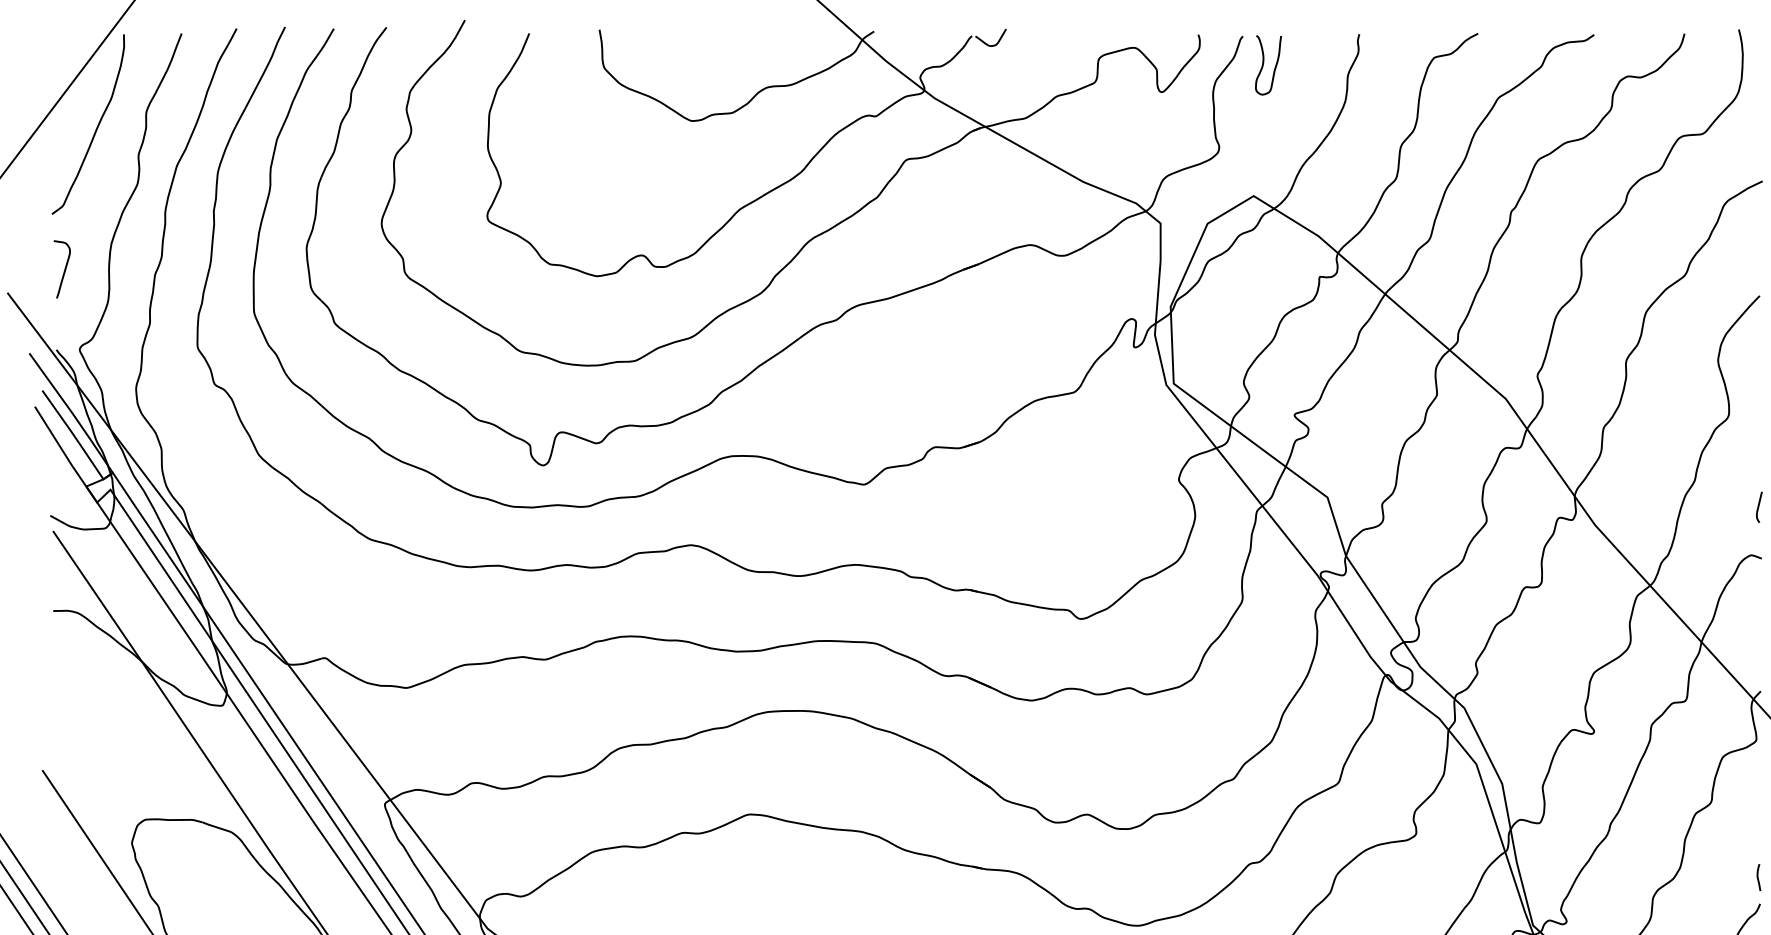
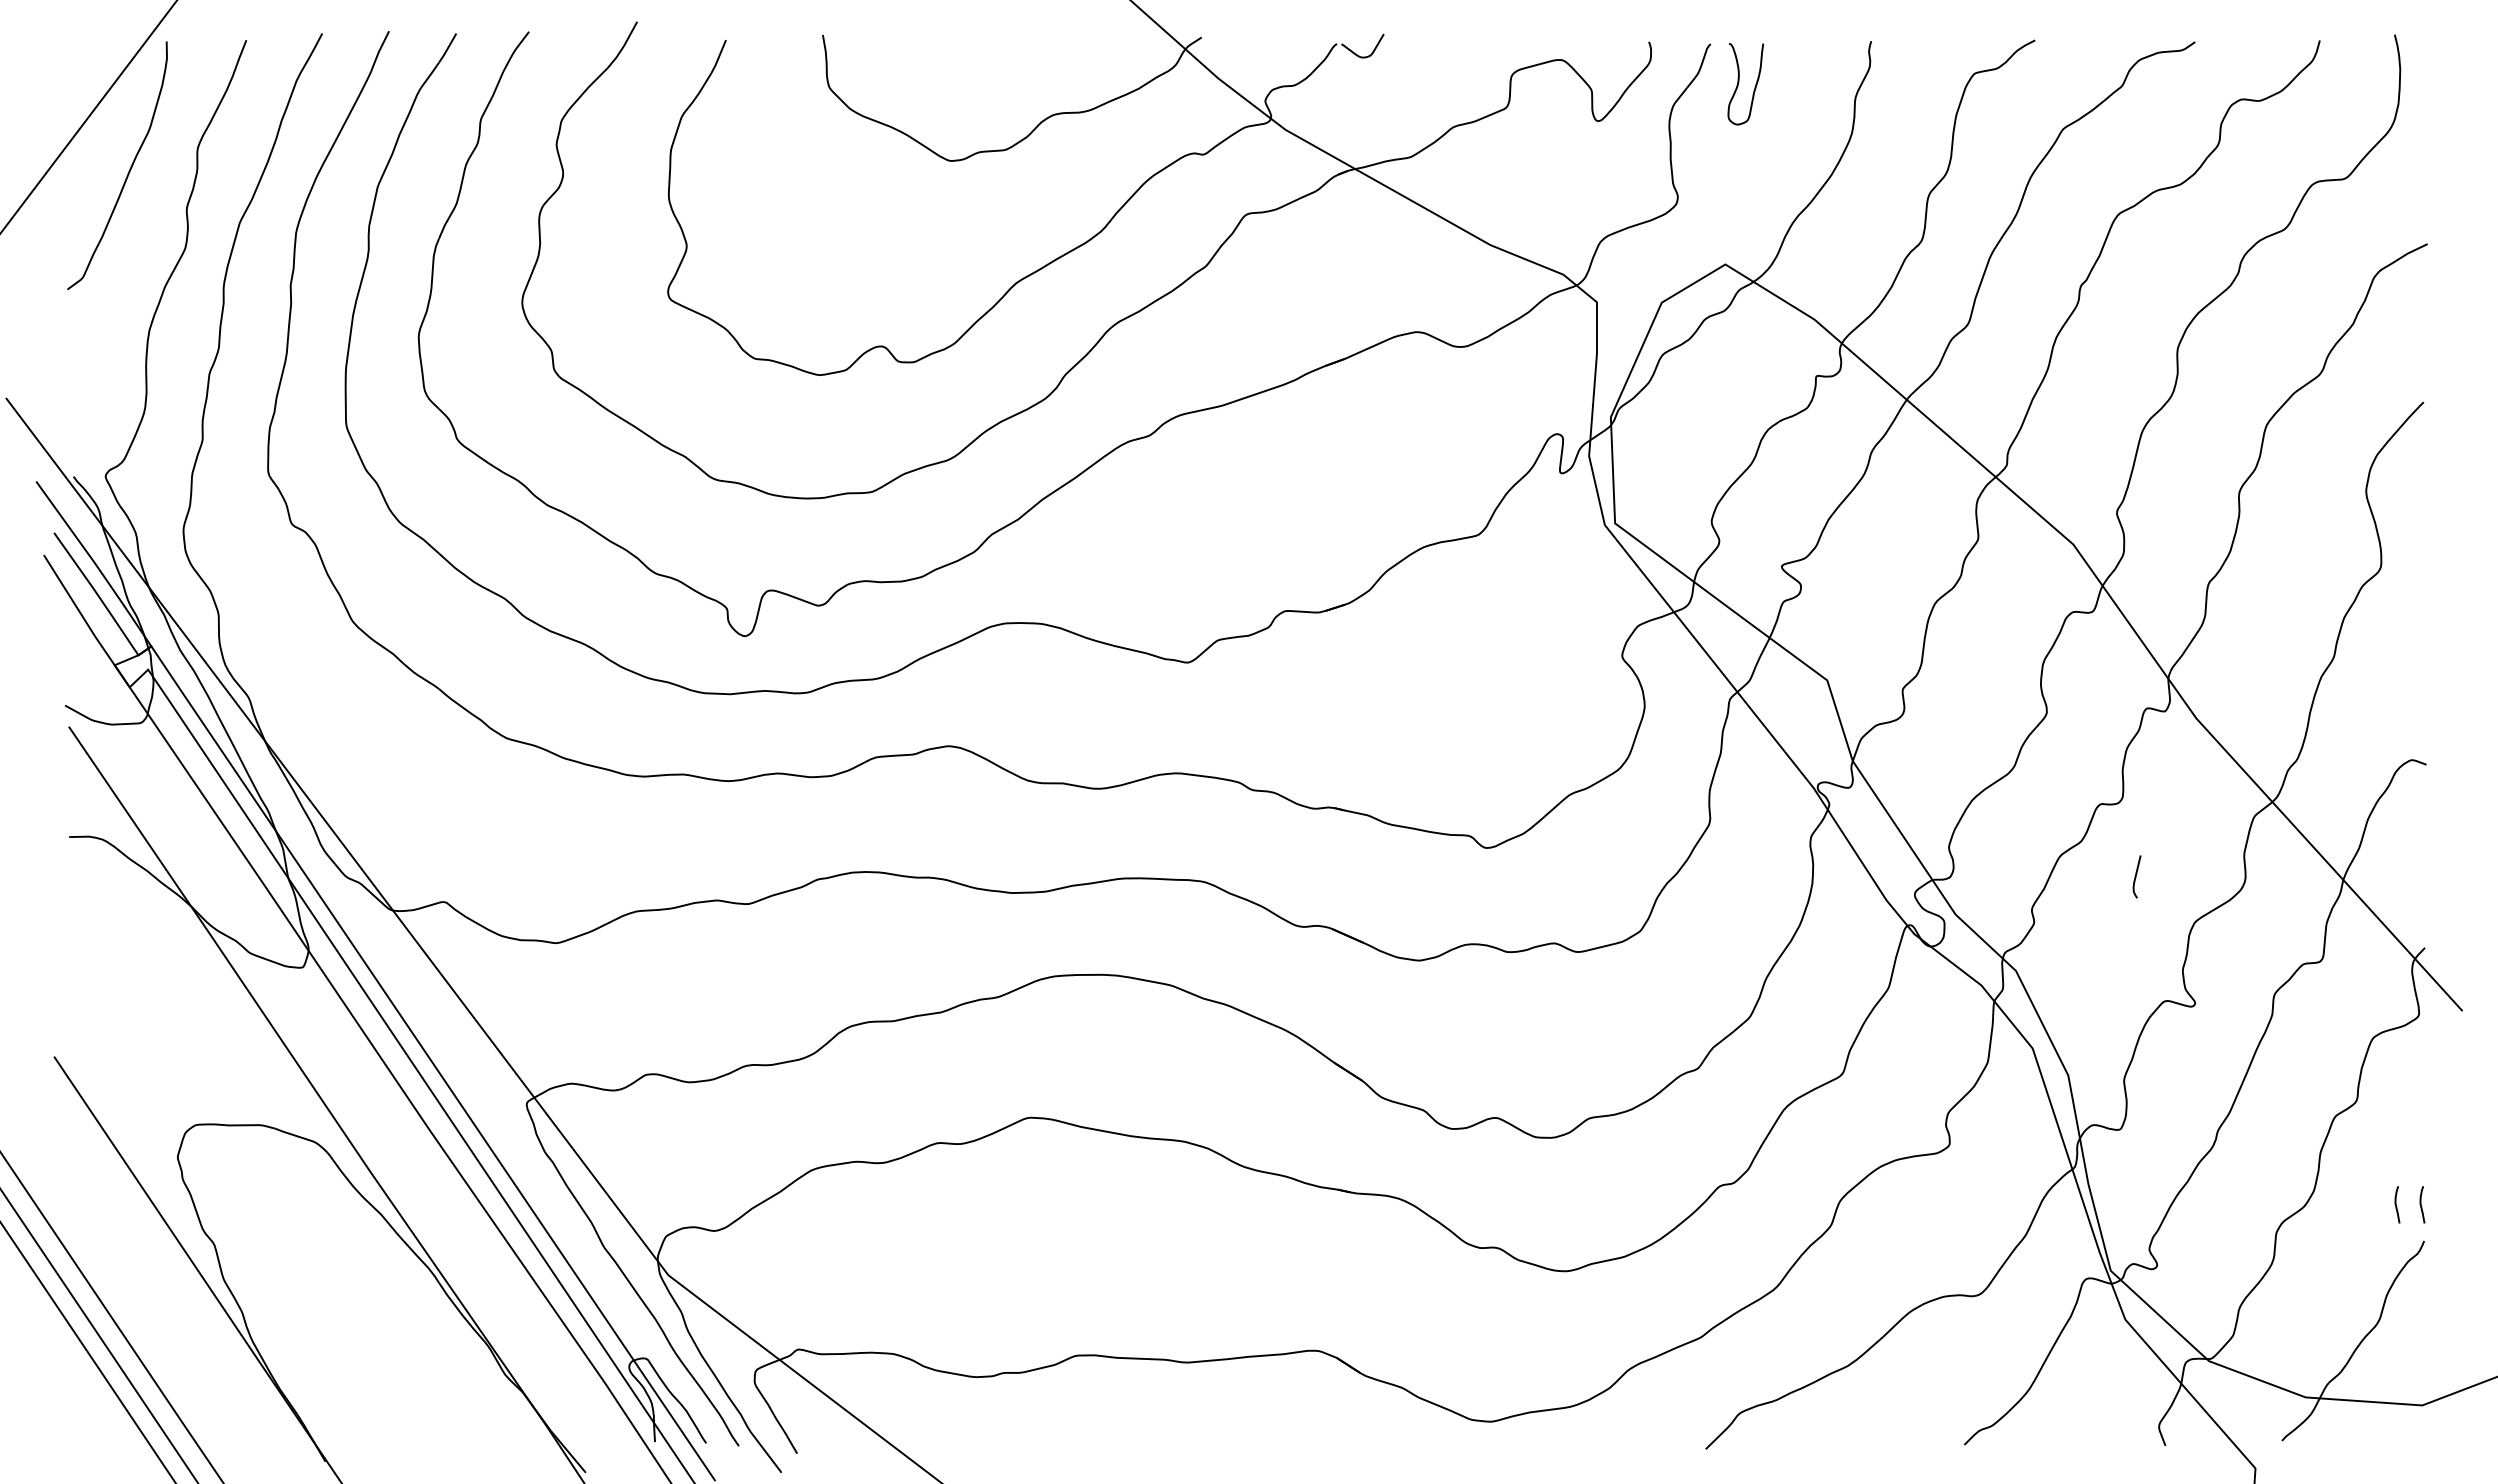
curve: (64, 269) -> (84, 366), removed
curve: (1758, 507) -> (2136, 876), moved
curve: (1740, 877) -> (2396, 1204), added

